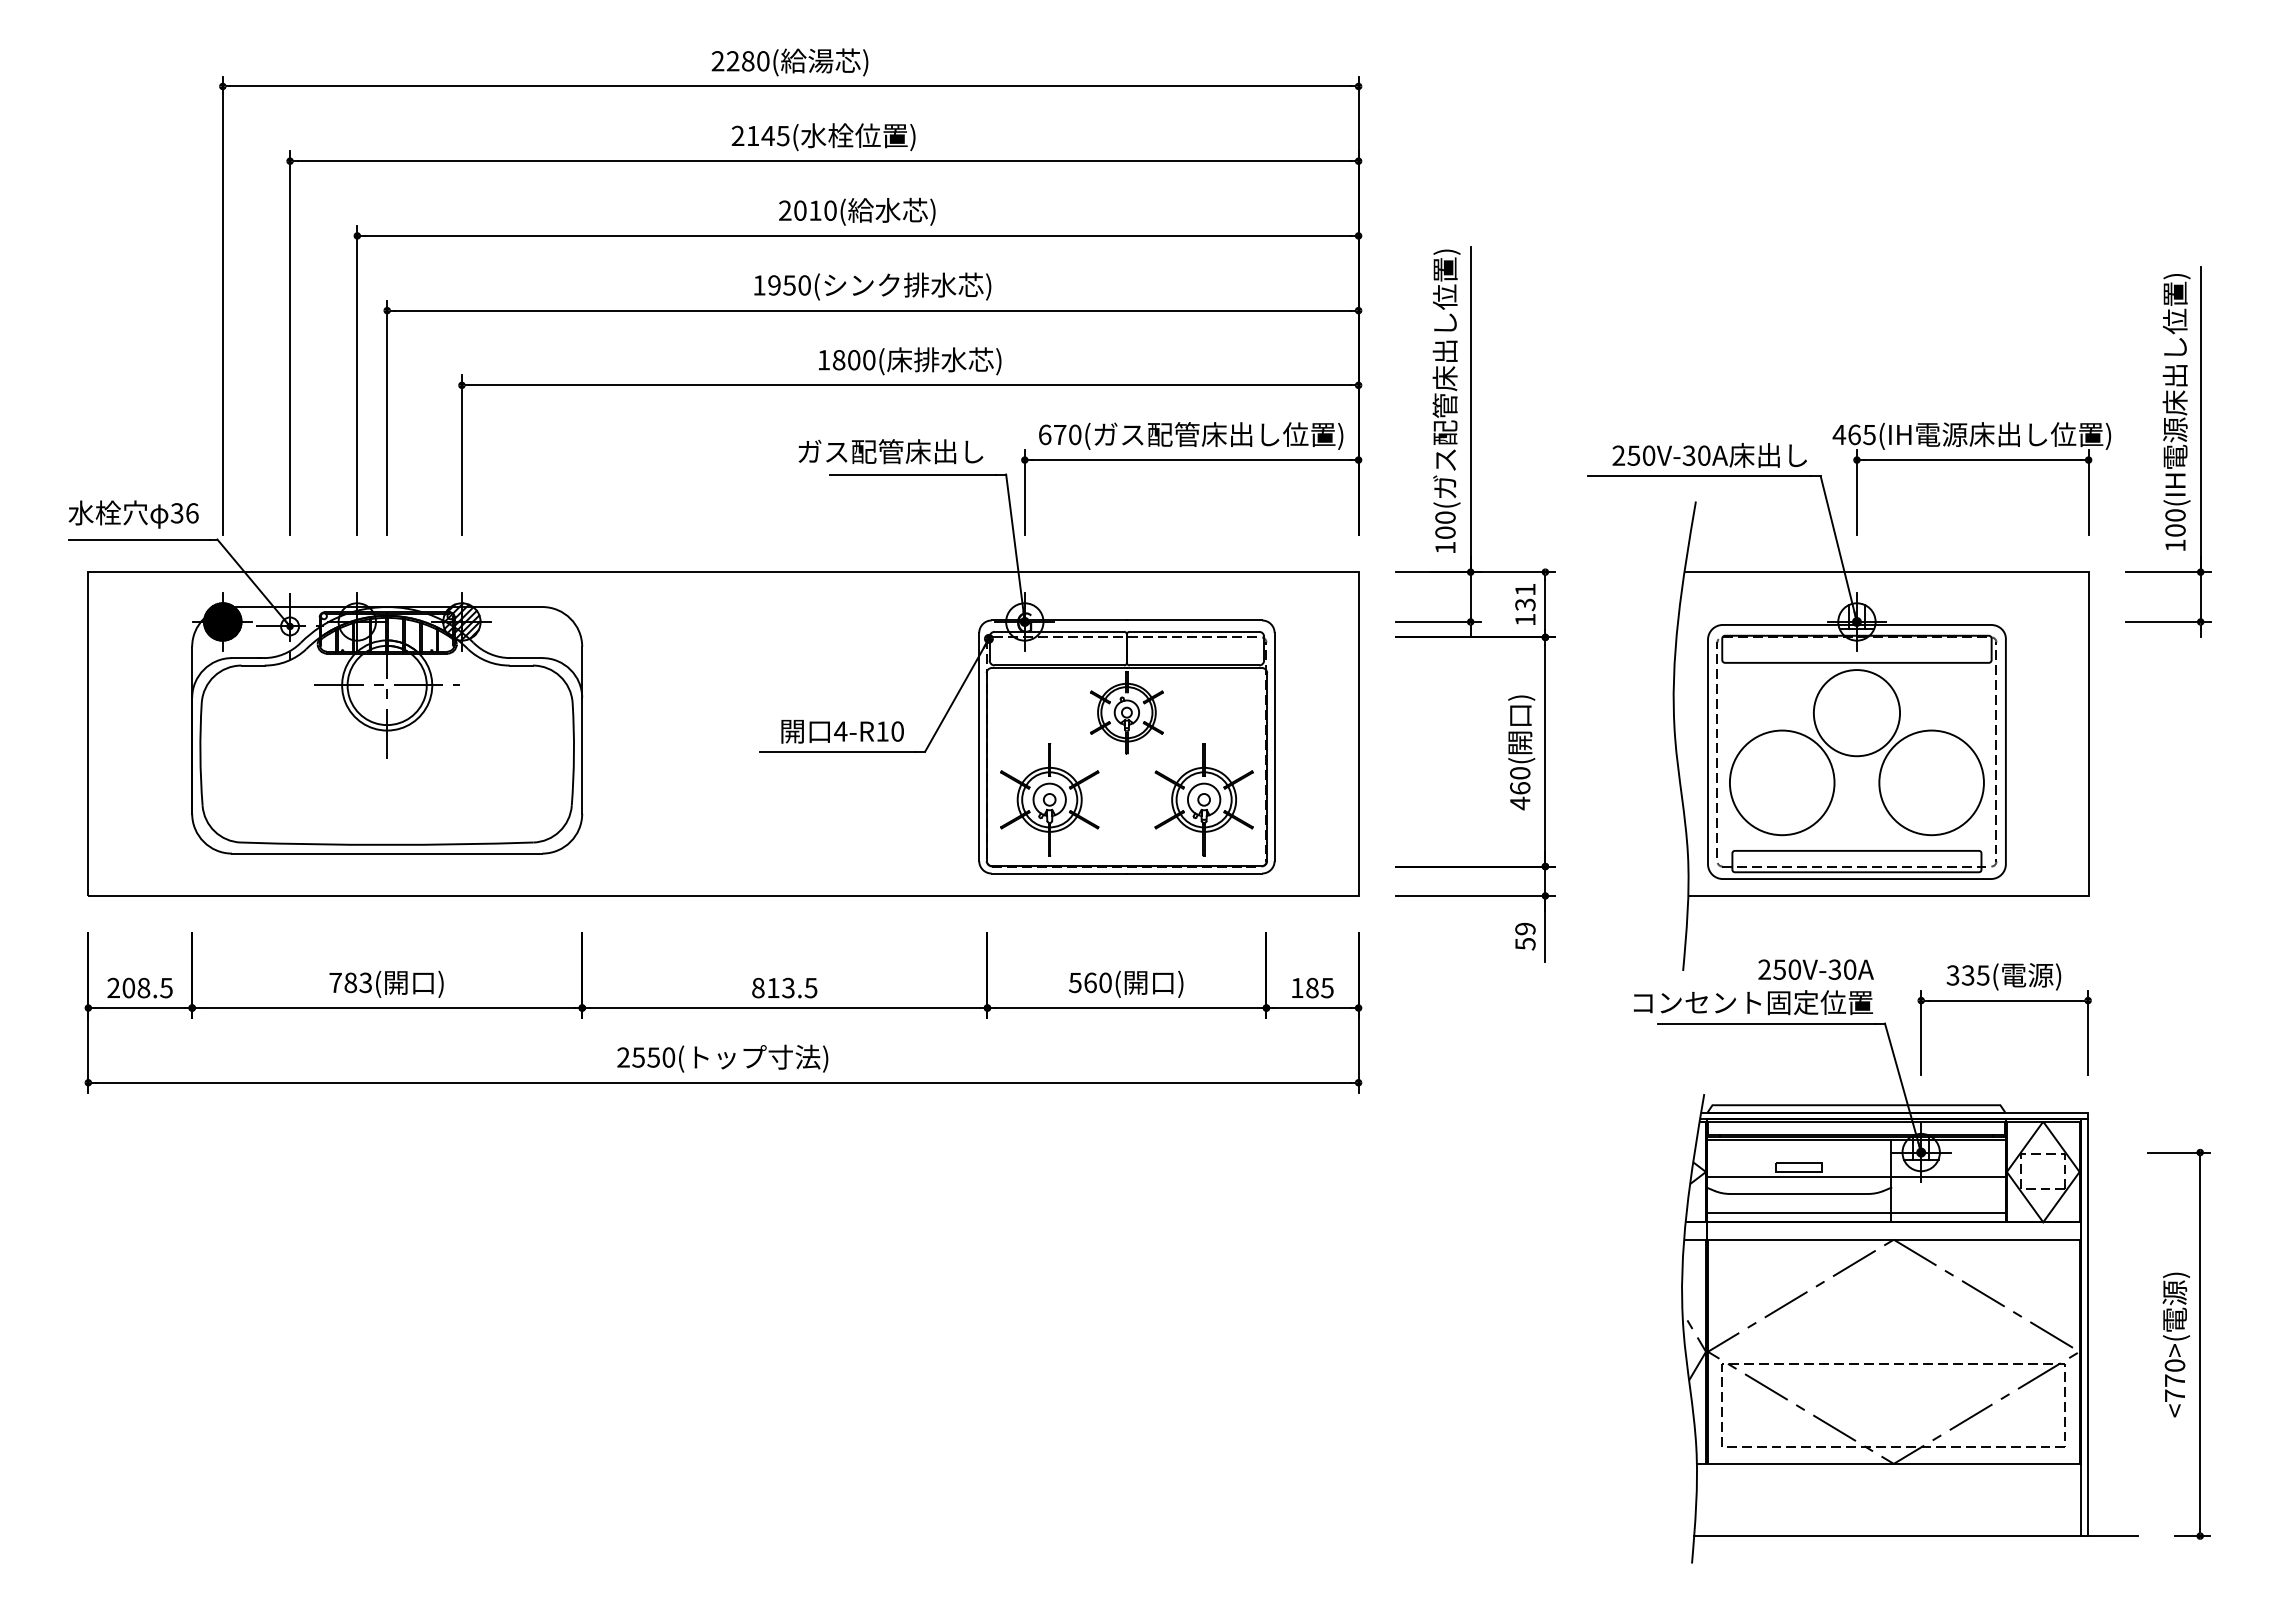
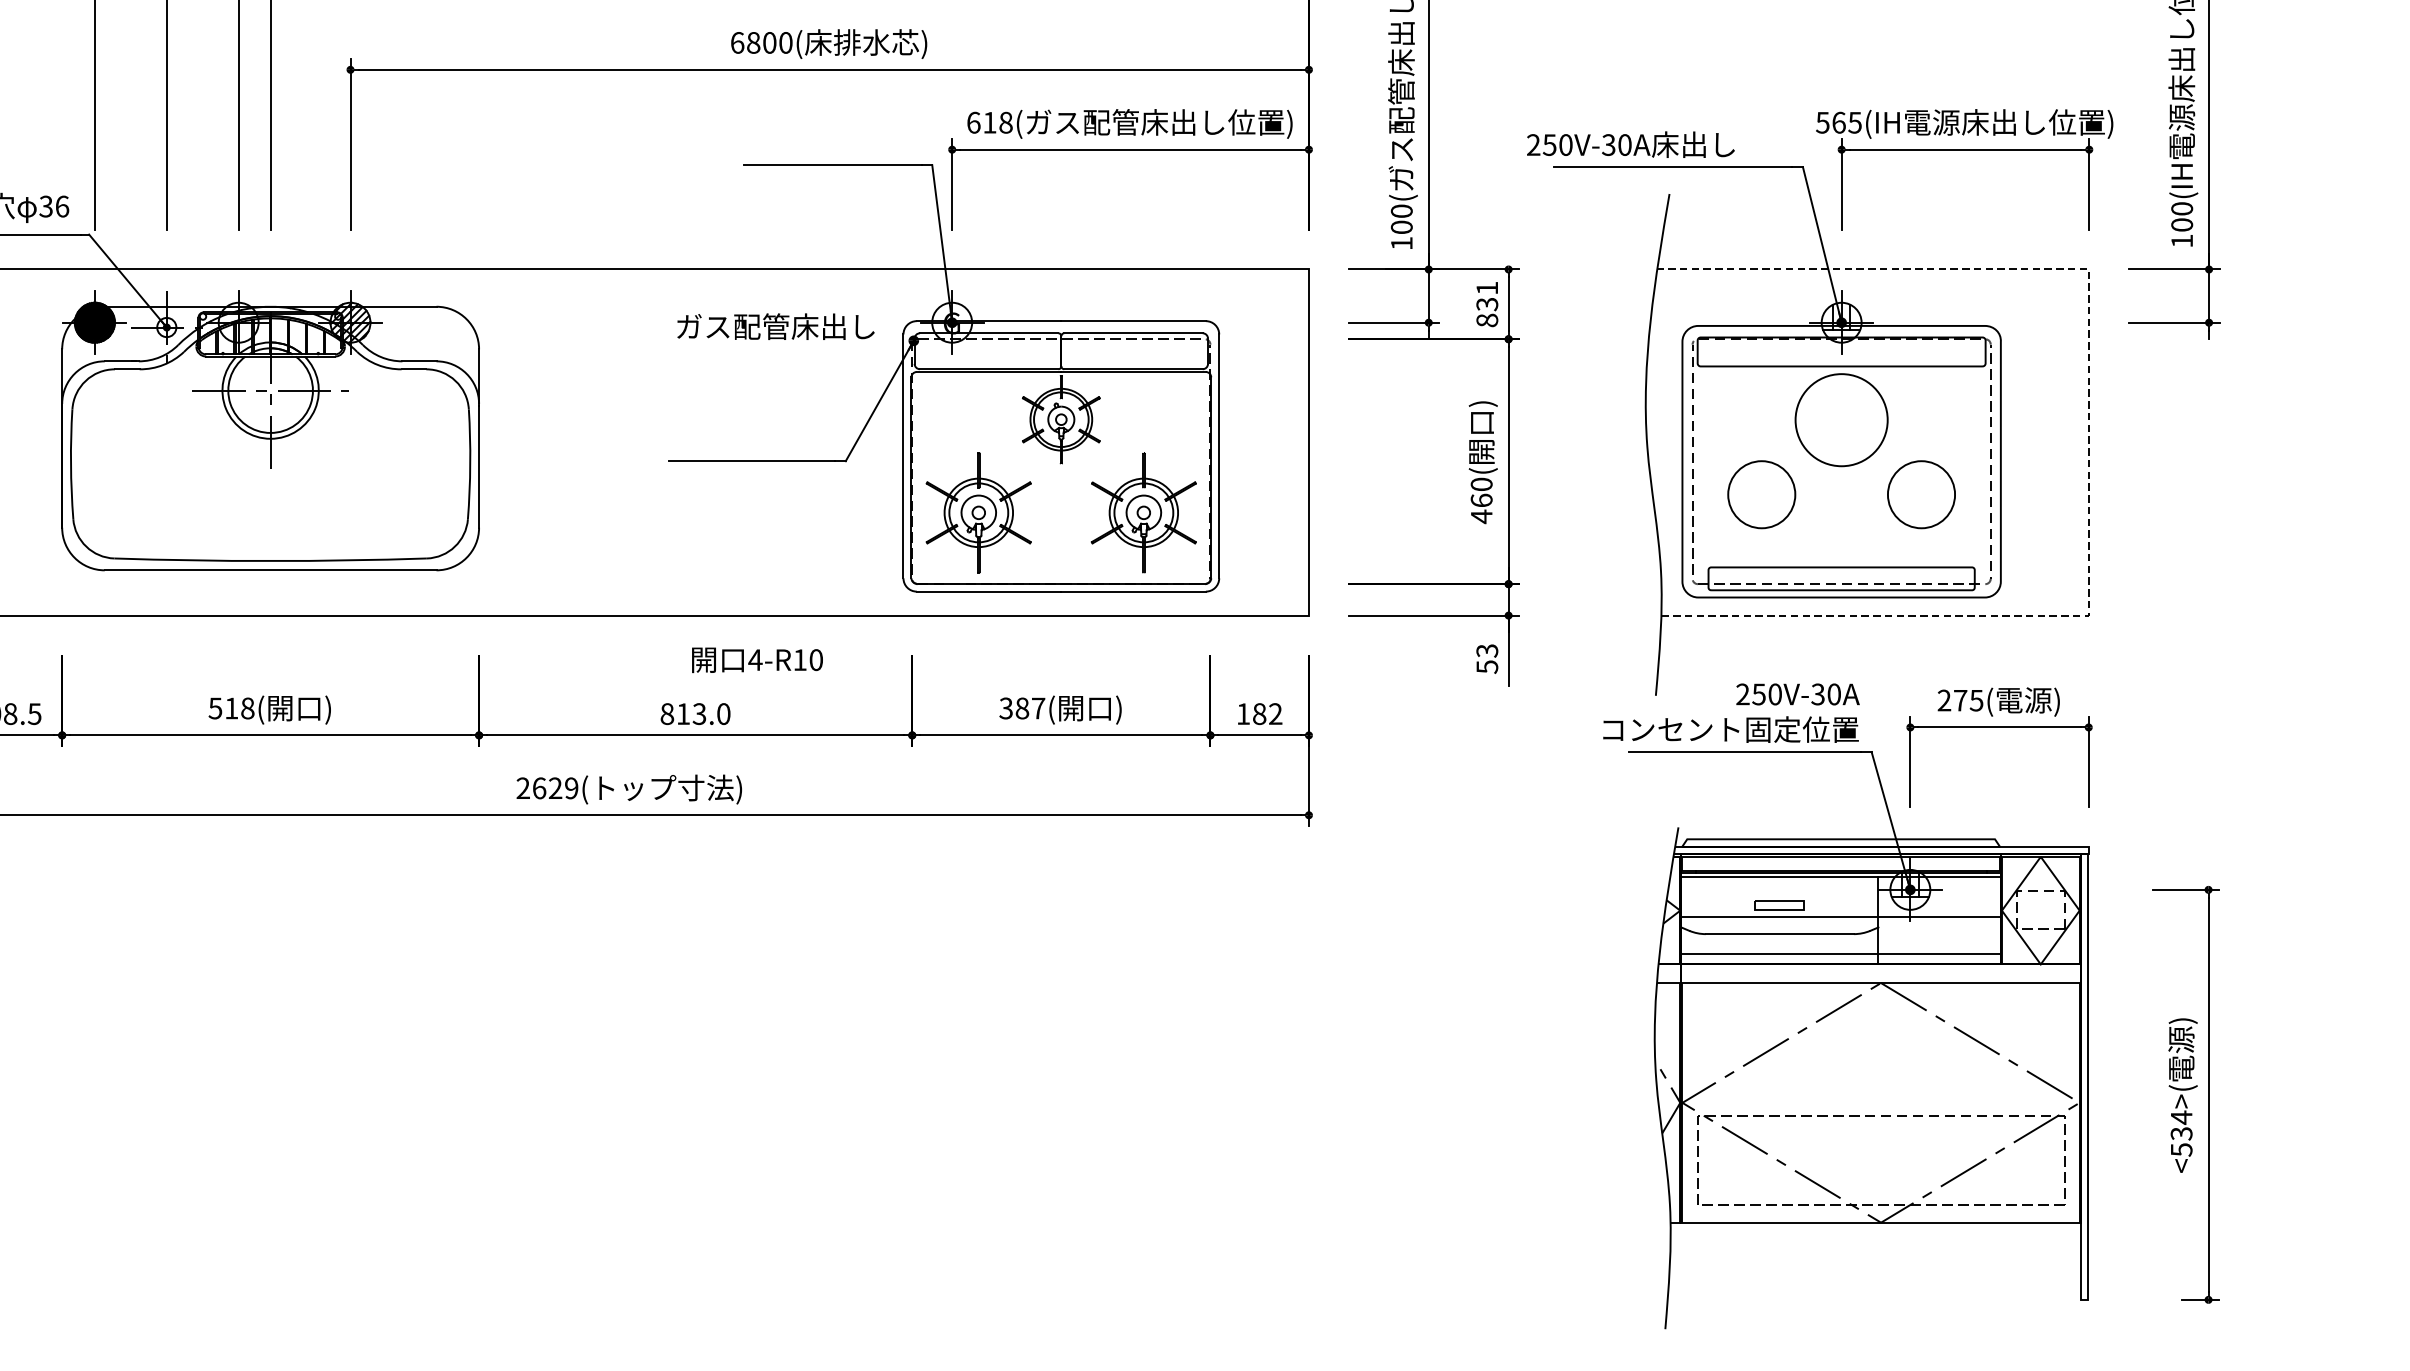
text: (824, 360) -> (738, 43), 1800( -> 6800(
text: (1067, 434) -> (997, 122), 670 -> 618
text: (1839, 435) -> (1823, 123), 465 -> 565
text: (890, 451) -> (775, 326), moved
text: (1709, 455) -> (1630, 144), moved
text: (1525, 619) -> (1487, 320), 131 -> 831
text: (842, 731) -> (757, 660), moved
line: (2088, 732) -> (2089, 440), solid -> dashed
circle: (1781, 782) -> (1761, 494), size x0.6
circle: (1931, 782) -> (1921, 494), size x0.6
text: (1525, 928) -> (1487, 650), 59 -> 53
text: (1960, 975) -> (1952, 700), 335( -> 275(
text: (350, 982) -> (231, 708), 783( -> 518(
text: (1090, 982) -> (1022, 708), 560( -> 387(
text: (810, 987) -> (723, 713), 813.5 -> 813.0
text: (1327, 987) -> (1275, 713), 185 -> 182
text: (653, 1057) -> (555, 788), 2550 -> 2629
text: (2174, 1380) -> (2181, 1133), <770> -> <534>
line: (1915, 1536) -> (1904, 1300), removed

